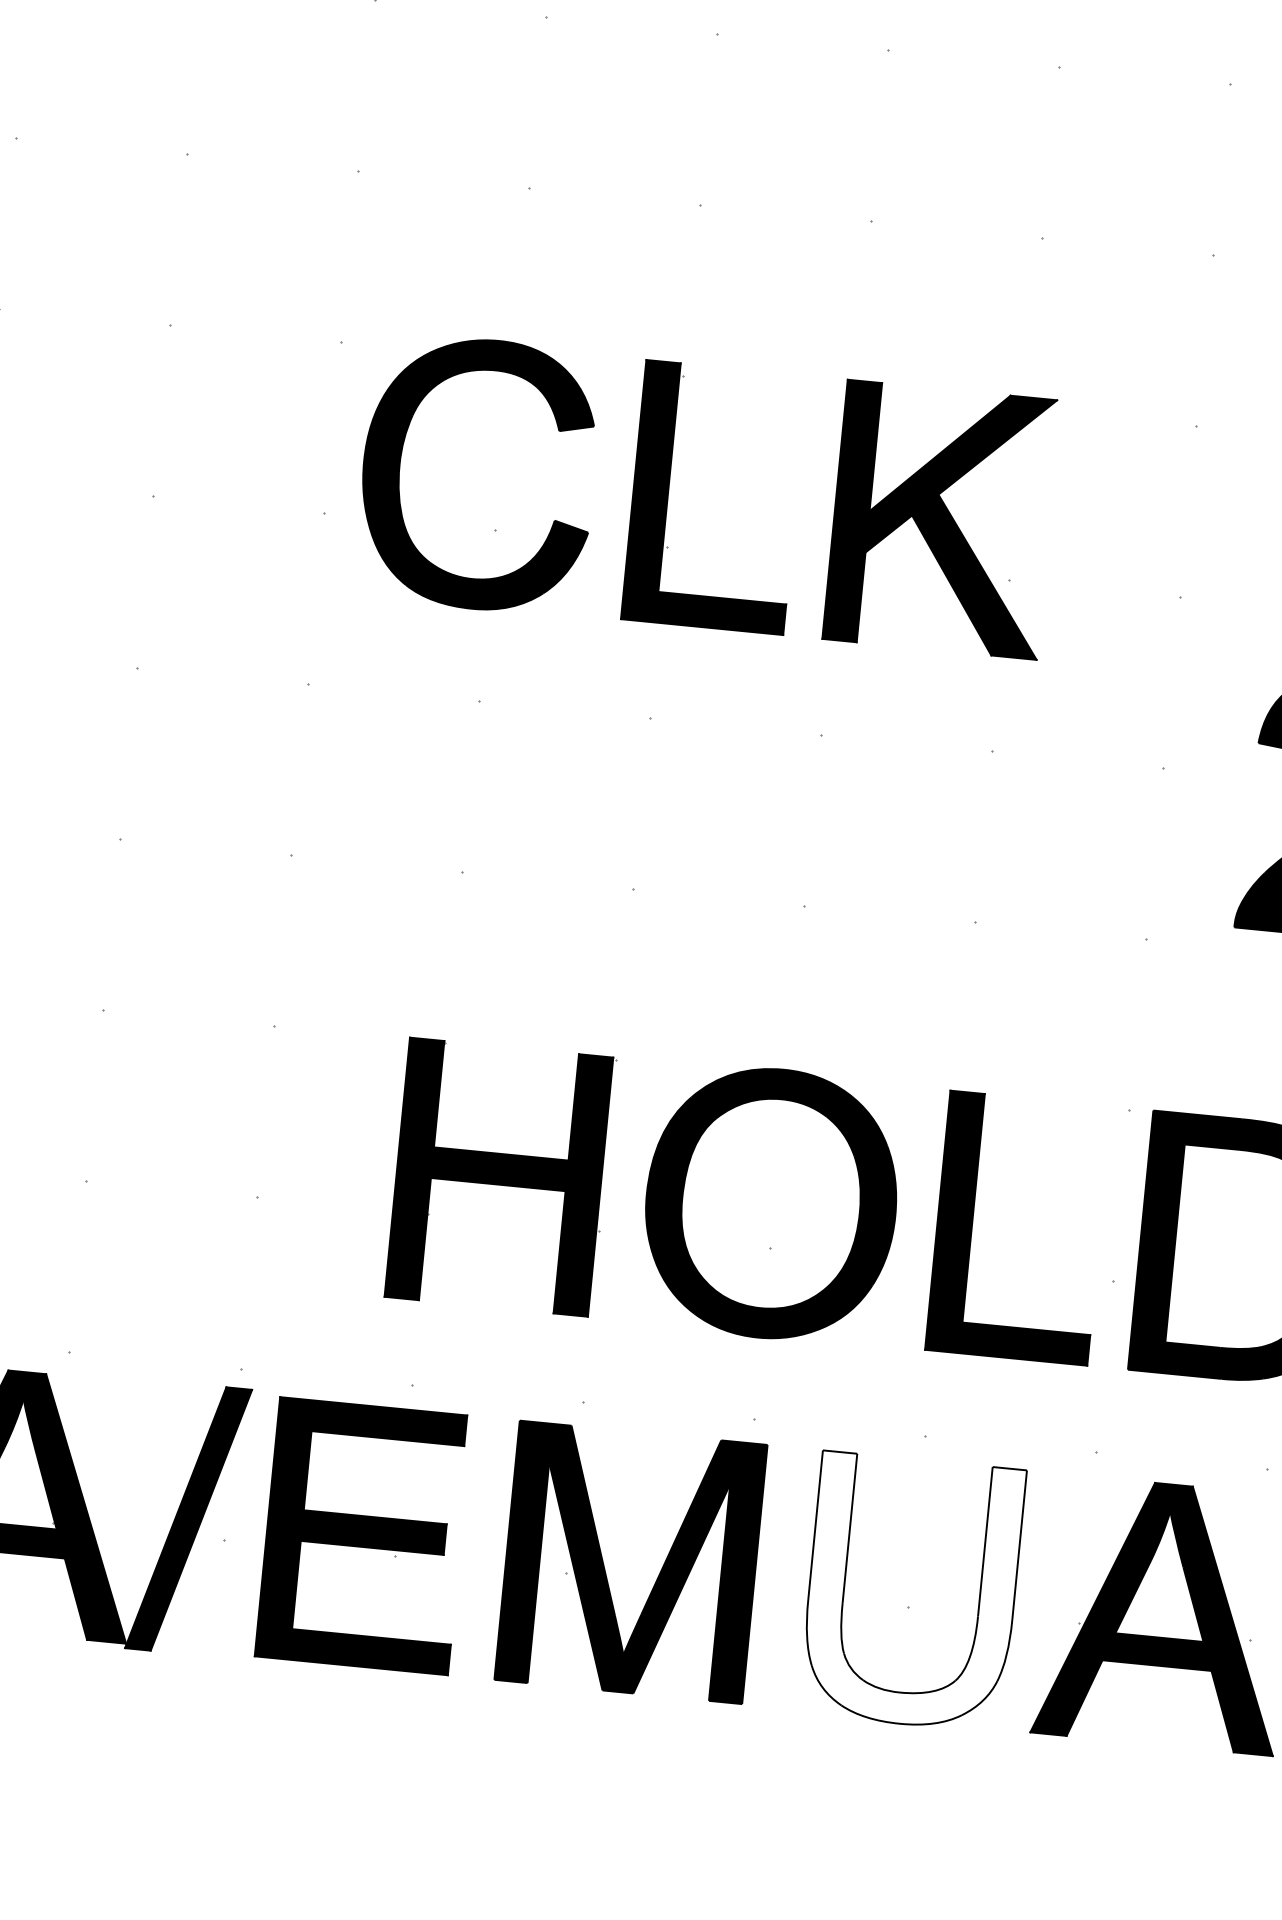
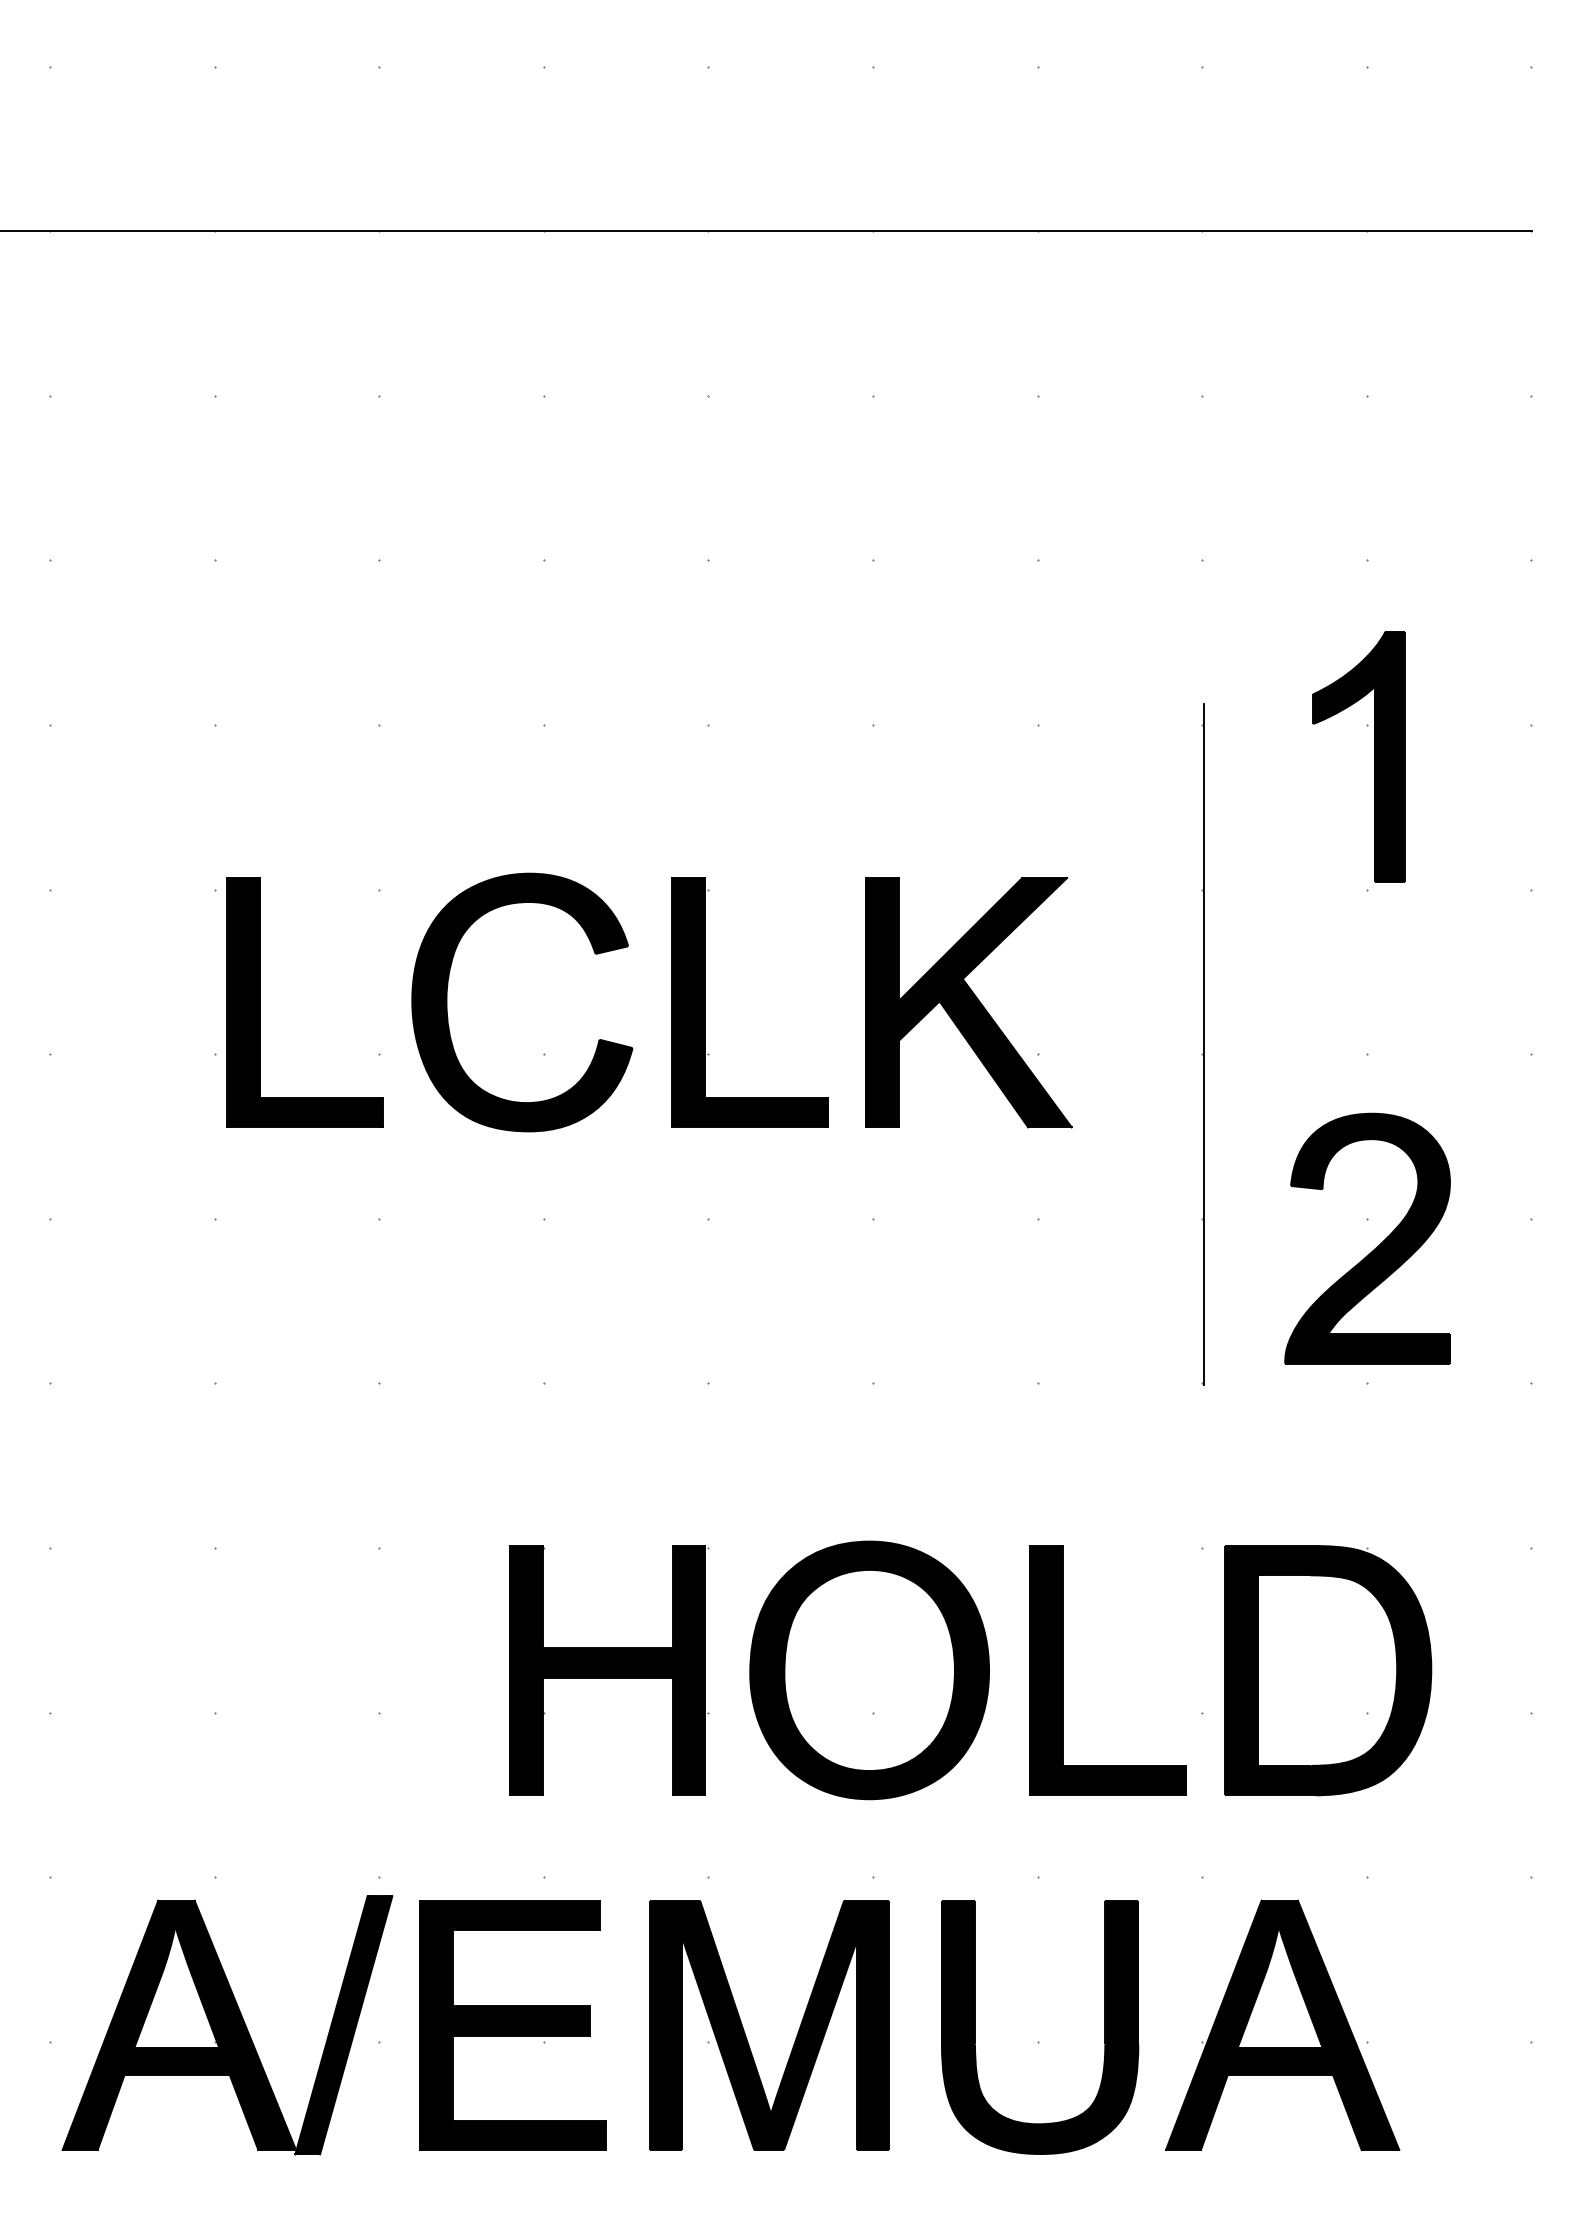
part: (206, 447) -> (260, 1002), added
line: (1182, 586) -> (1203, 1043), added
fill: (911, 1592) -> (1039, 2027), added

